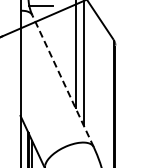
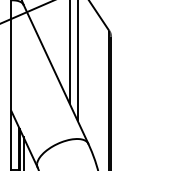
line: (63, 81) -> (56, 74), dashed -> solid

